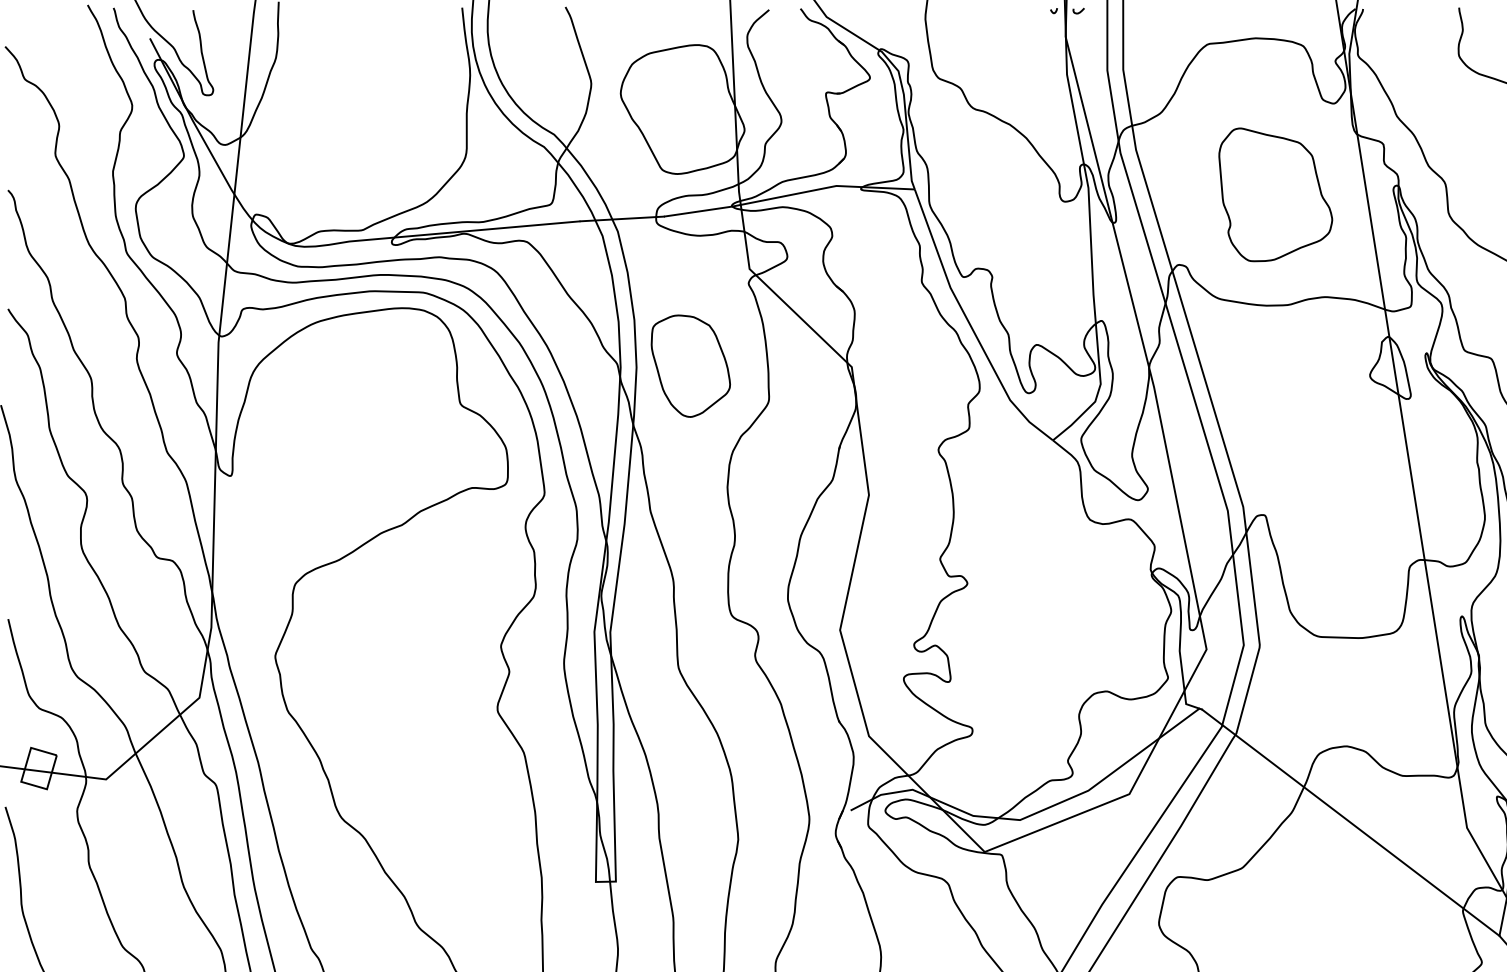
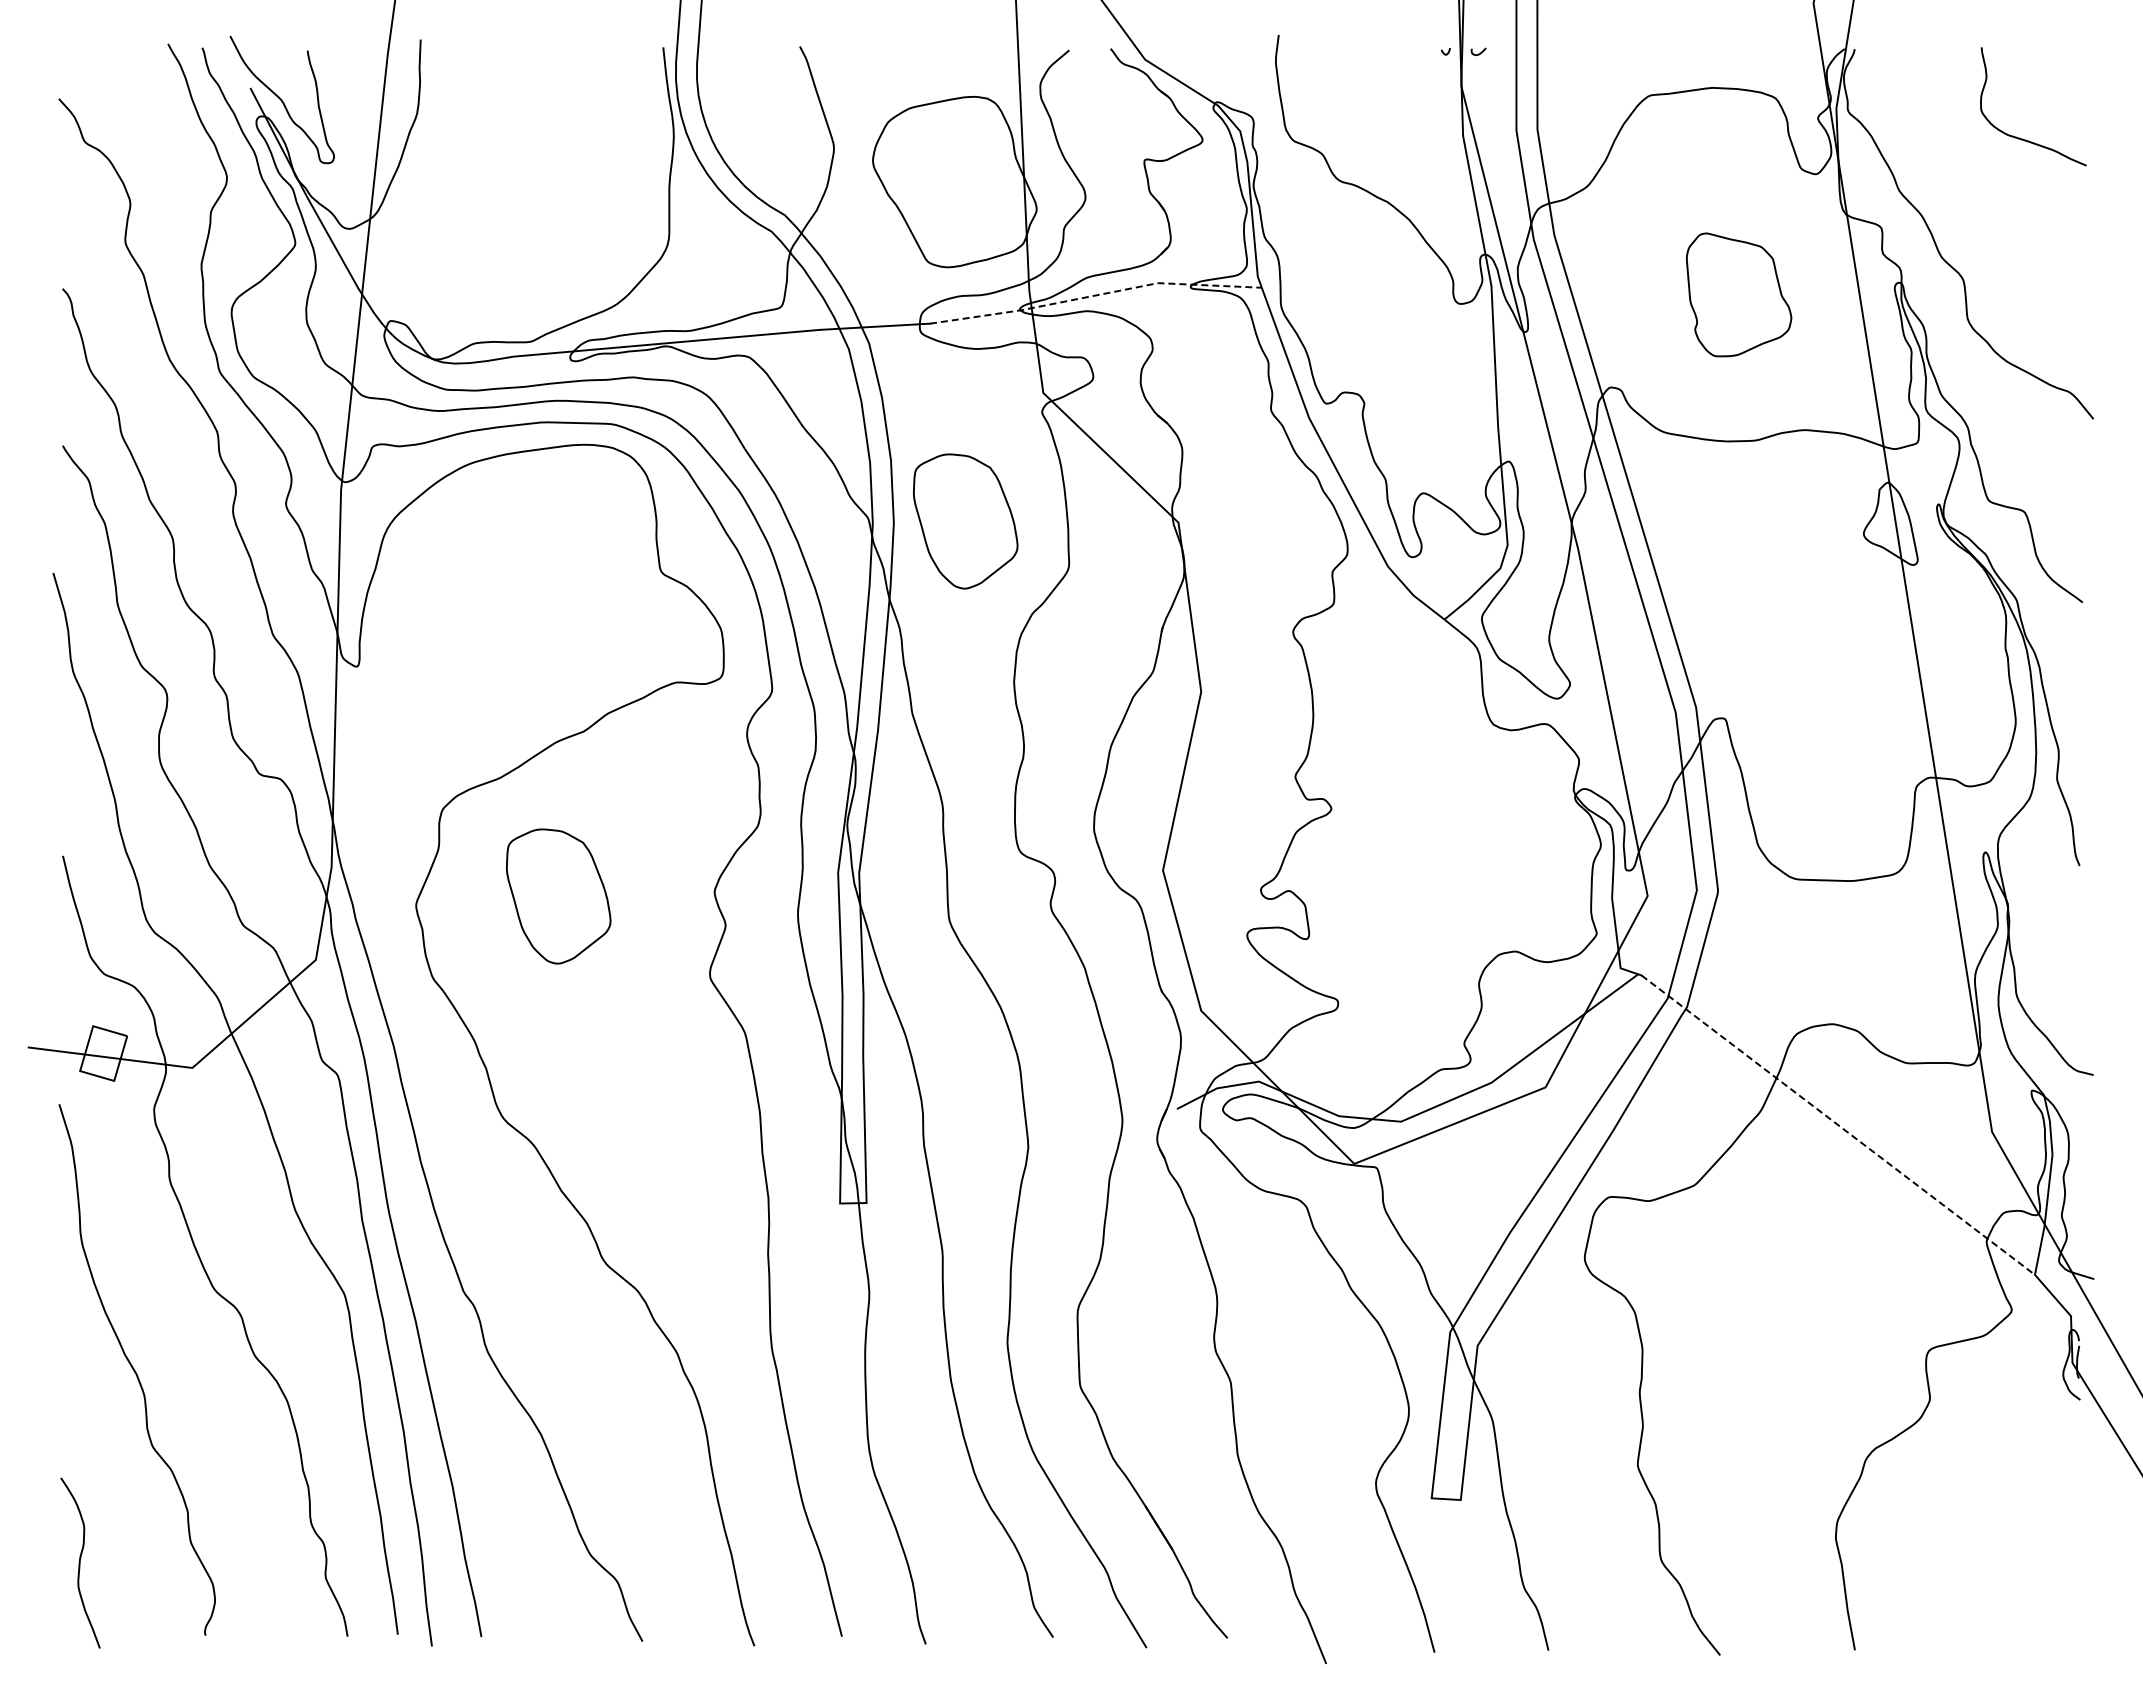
part: (1275, 194) -> (1738, 294), size x0.7
line: (789, 195) -> (1095, 295), solid -> dashed
part: (382, 649) -> (558, 896), added
line: (1350, 822) -> (1838, 1125), solid -> dashed

